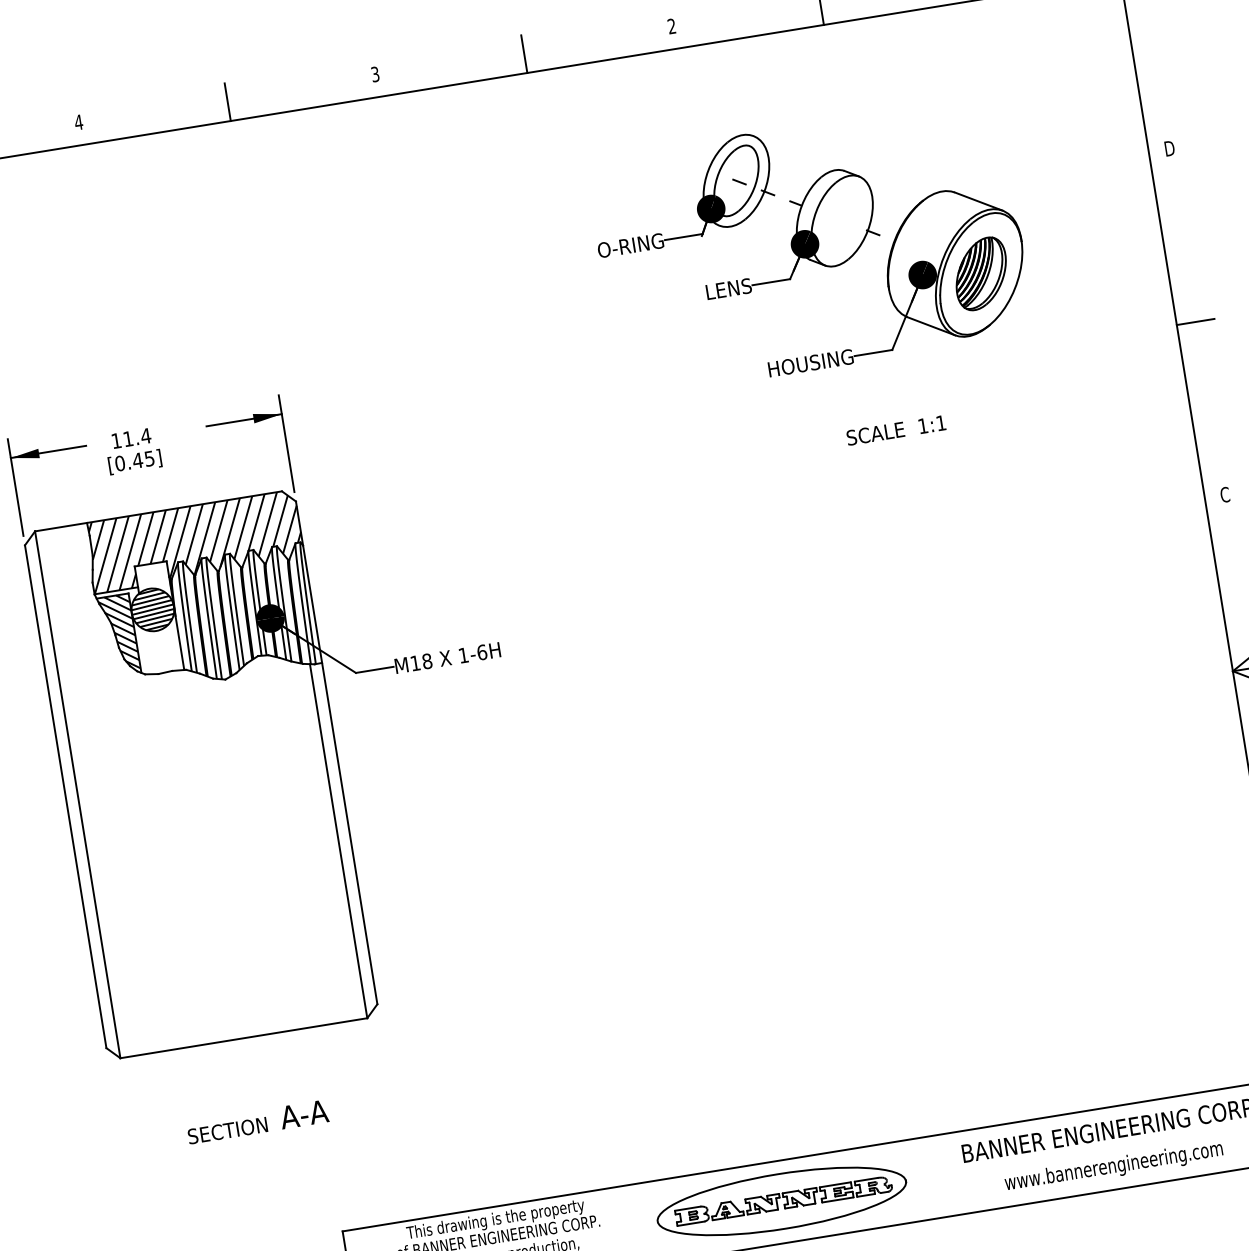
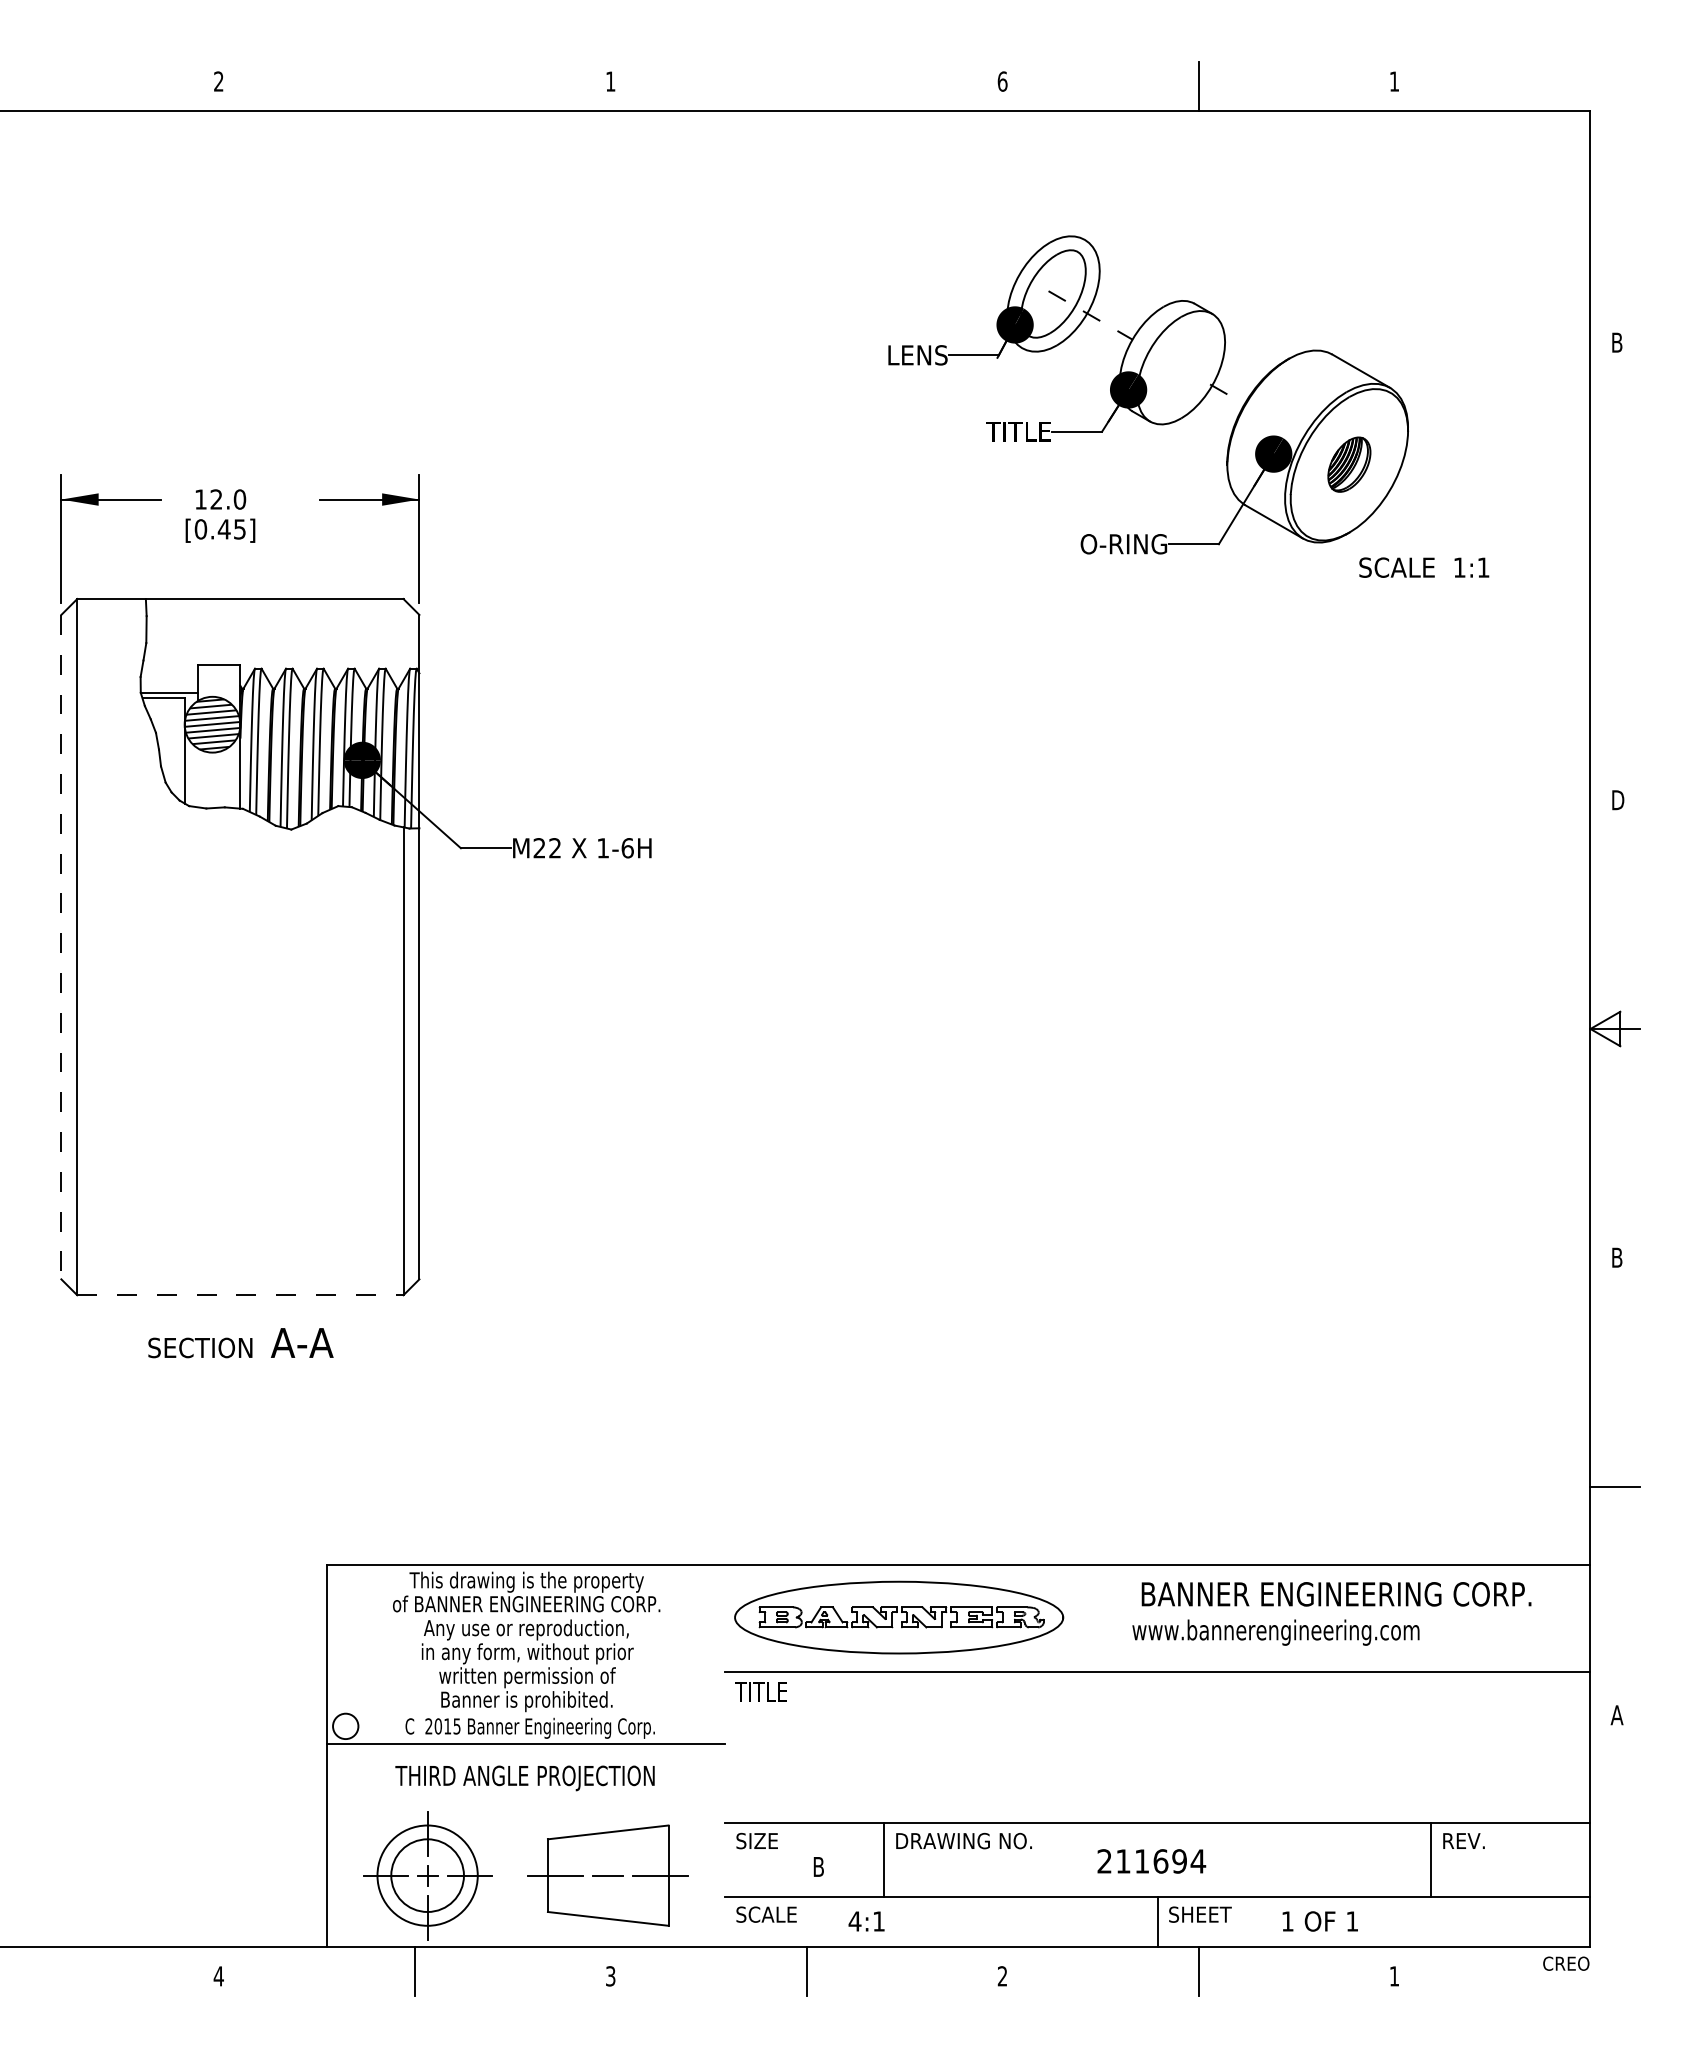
text: (671, 26) -> (1002, 81), 2 -> 6
line: (524, 54) -> (806, 86), removed
text: (375, 74) -> (610, 81), 3 -> 1
line: (227, 102) -> (414, 86), removed
text: (78, 122) -> (218, 81), 4 -> 2
text: (1170, 148) -> (1619, 342), D -> B
text: (630, 245) -> (903, 355), O-RING -> LENS
part: (981, 273) -> (1349, 464), size x0.6
text: (726, 289) -> (1018, 431), LENS -> TITLE
line: (1195, 321) -> (1615, 571), removed
text: (794, 366) -> (1089, 544), HOUSING -> O-RING
text: (896, 430) -> (1424, 567), moved
text: (137, 437) -> (228, 499), 11.4 -> 12.0
text: (1225, 495) -> (1617, 800), C -> D
hatch: (194, 541) -> (280, 645), removed
hatch: (118, 633) -> (163, 747), removed
text: (421, 662) -> (547, 848), M18 -> M22
line: (65, 796) -> (61, 947), solid -> dashed
line: (243, 1038) -> (240, 1295), solid -> dashed
text: (257, 1122) -> (240, 1343), moved
text: (1113, 1167) -> (1275, 1632), moved

